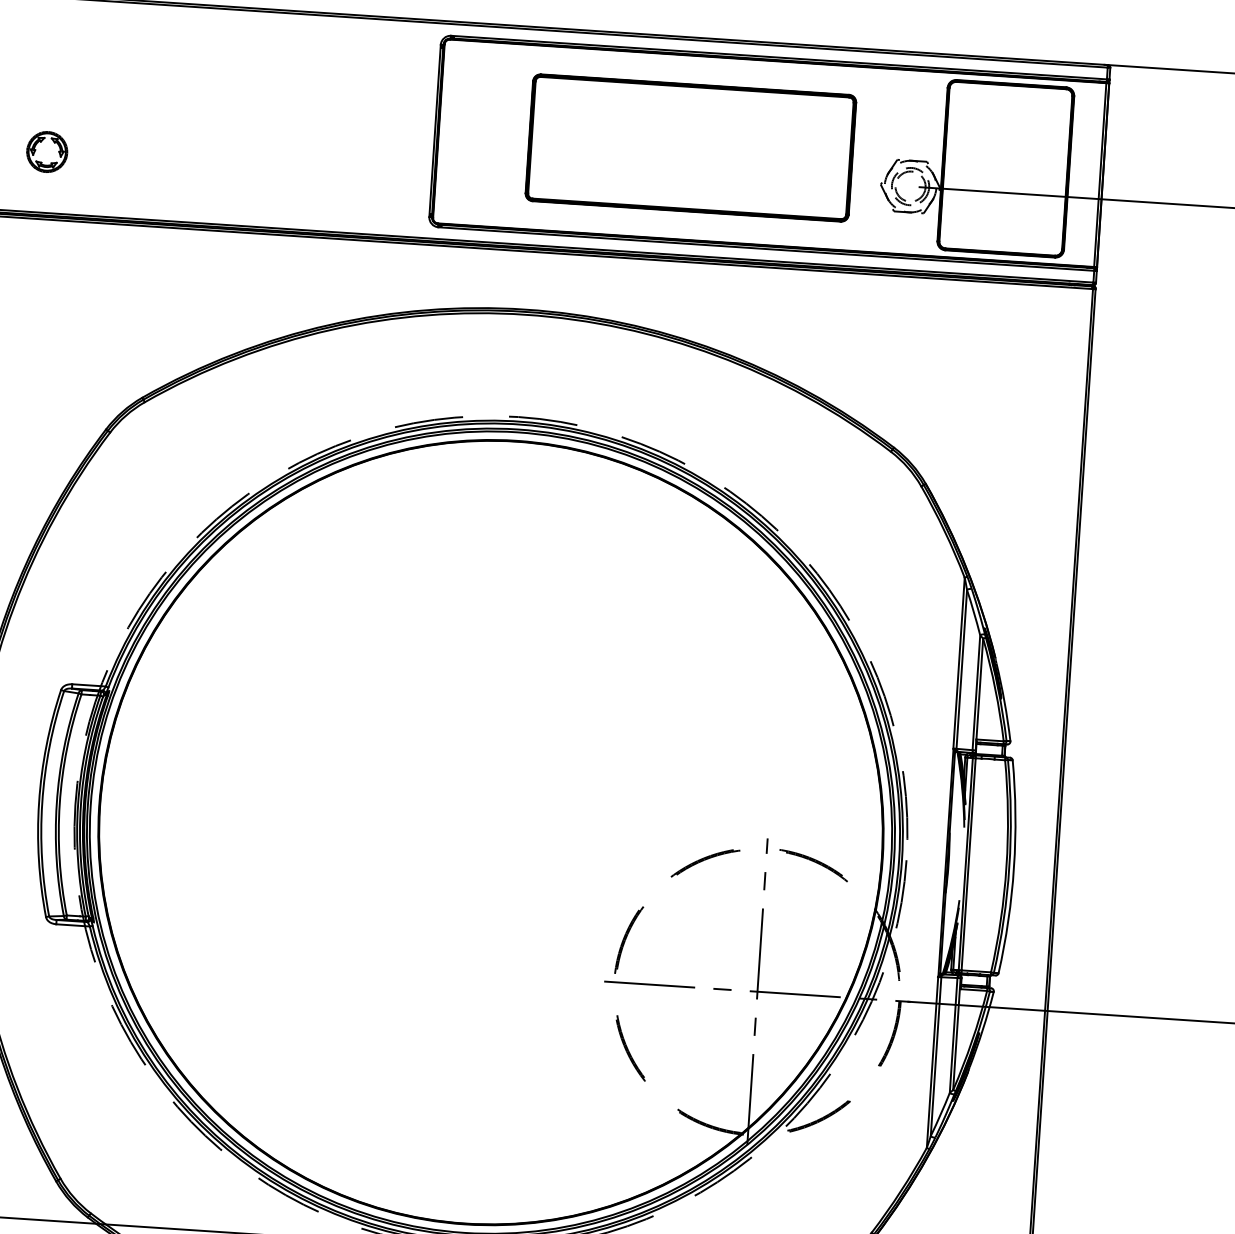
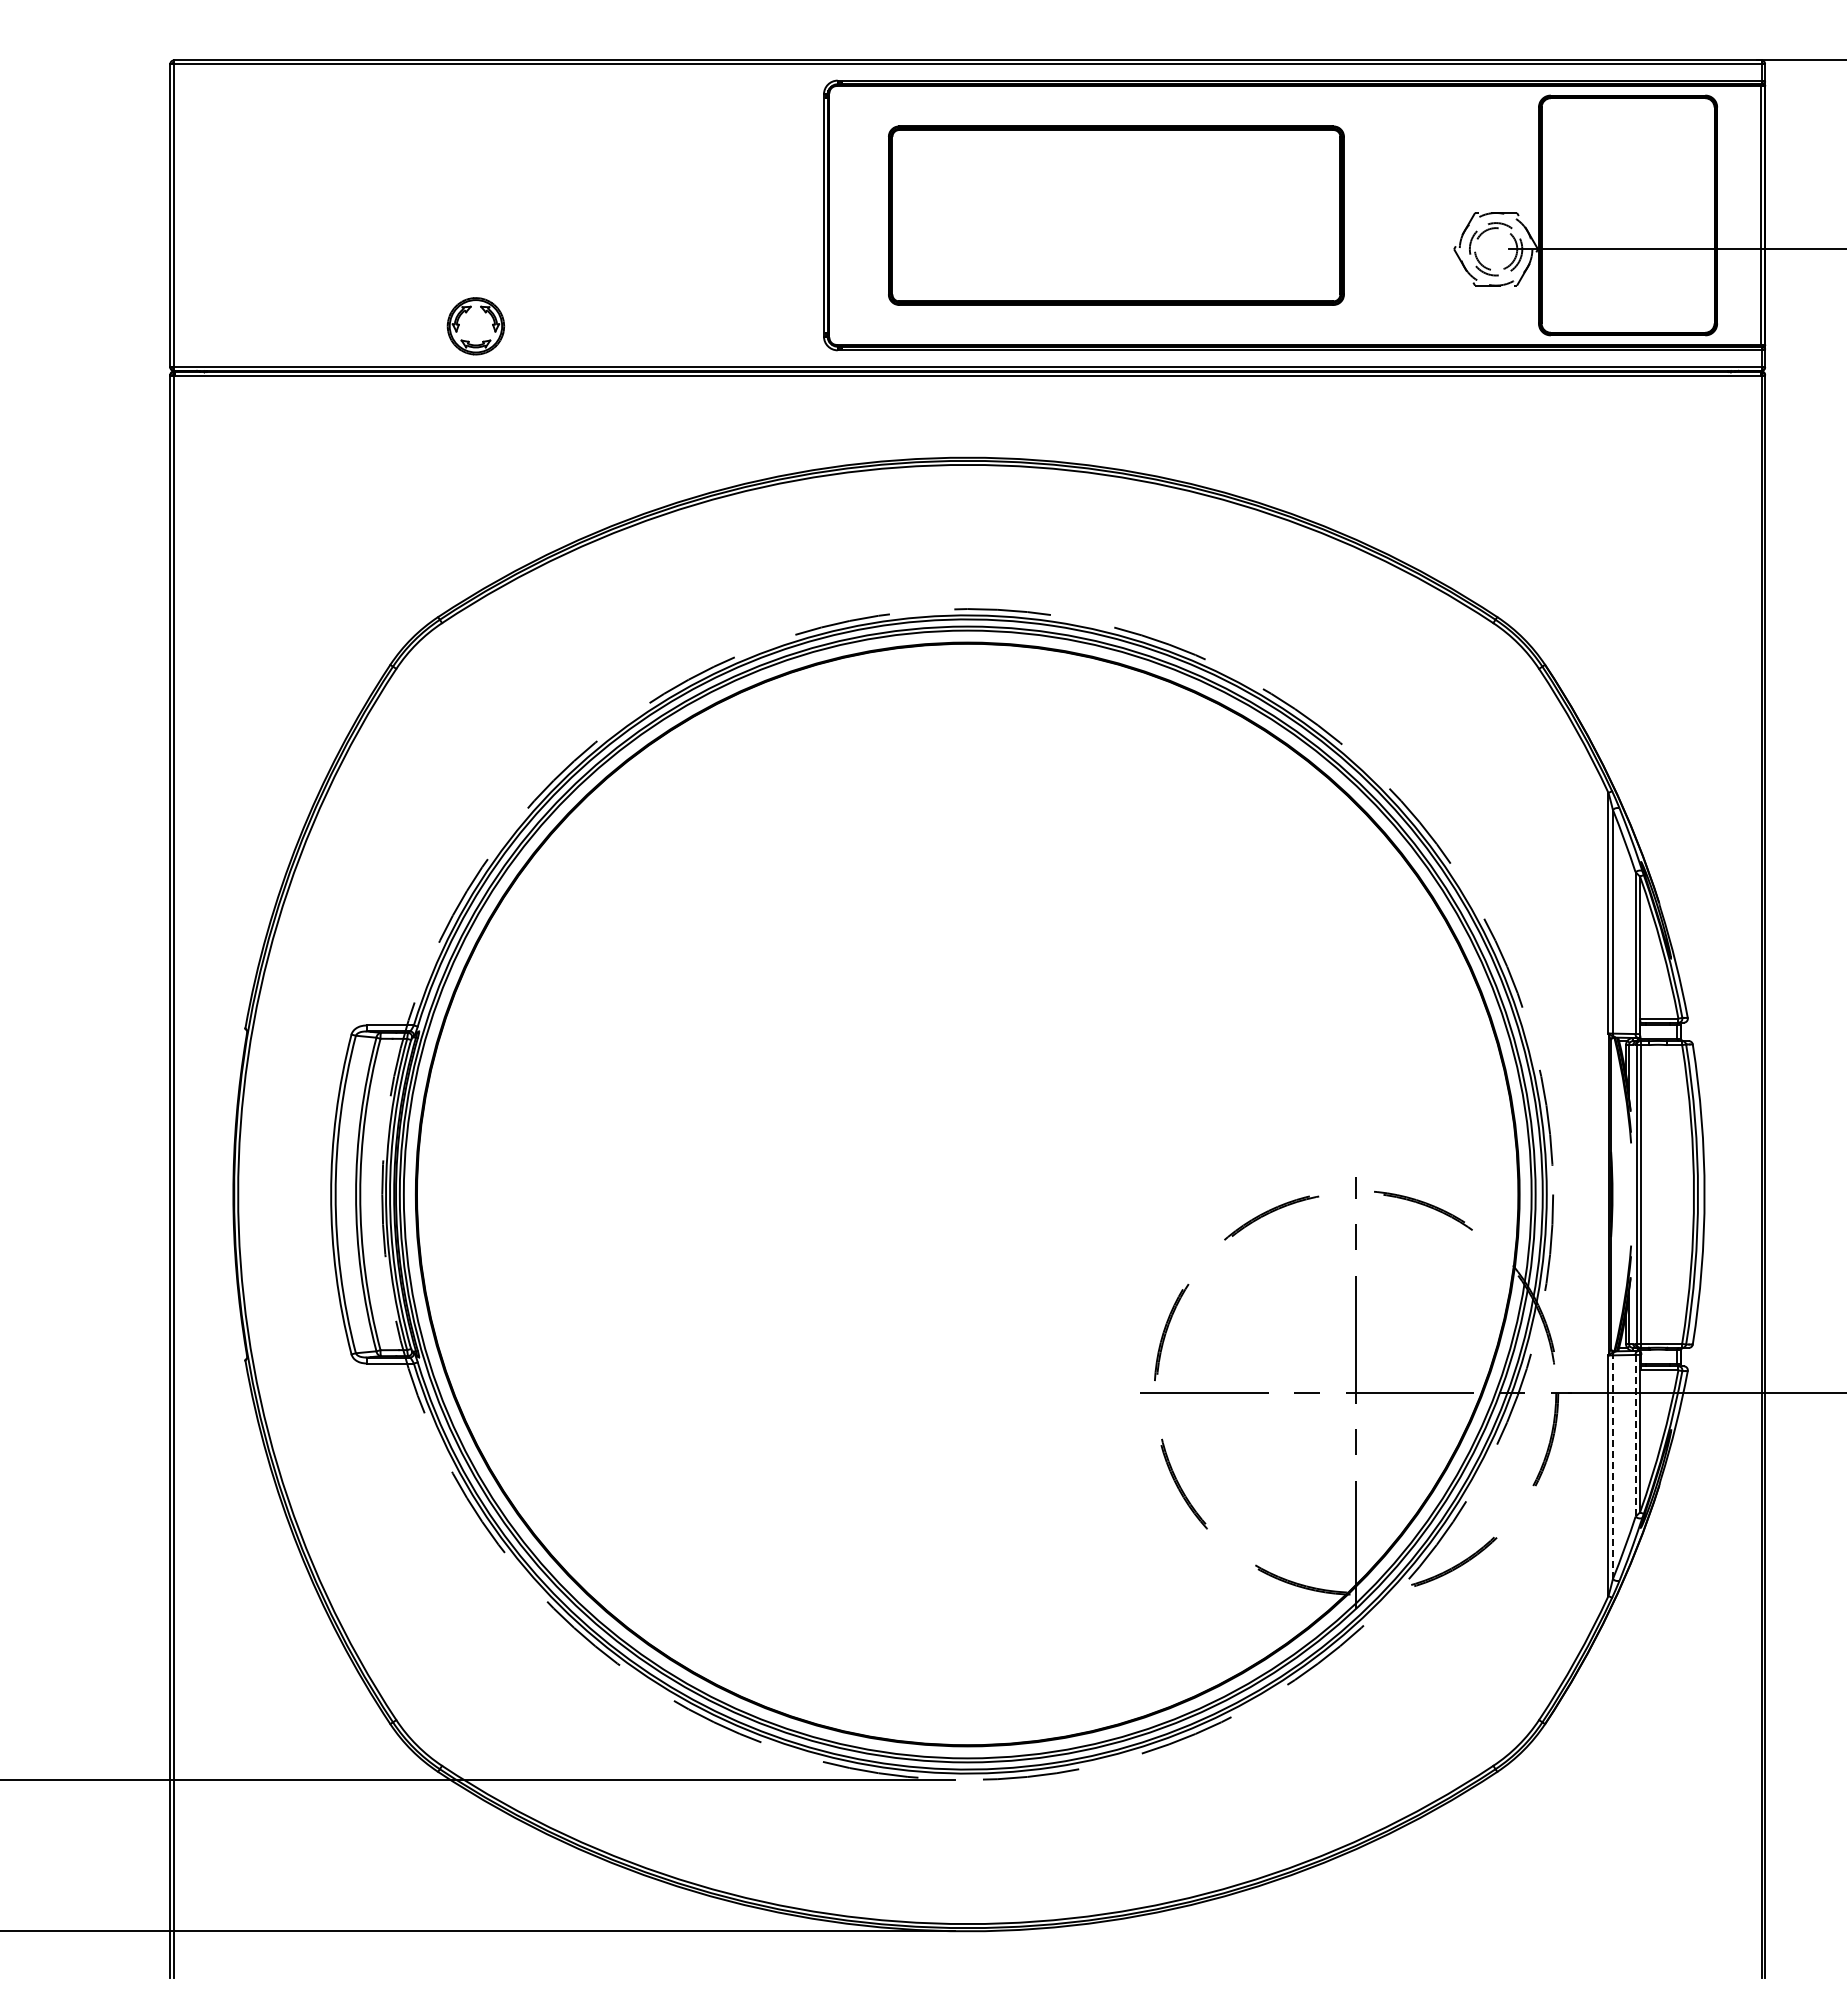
part: (690, 147) -> (1116, 215), moved
part: (46, 152) -> (475, 326), moved
line: (953, 1035) -> (1635, 1435), solid -> dashed
line: (935, 1056) -> (1612, 1467), solid -> dashed

